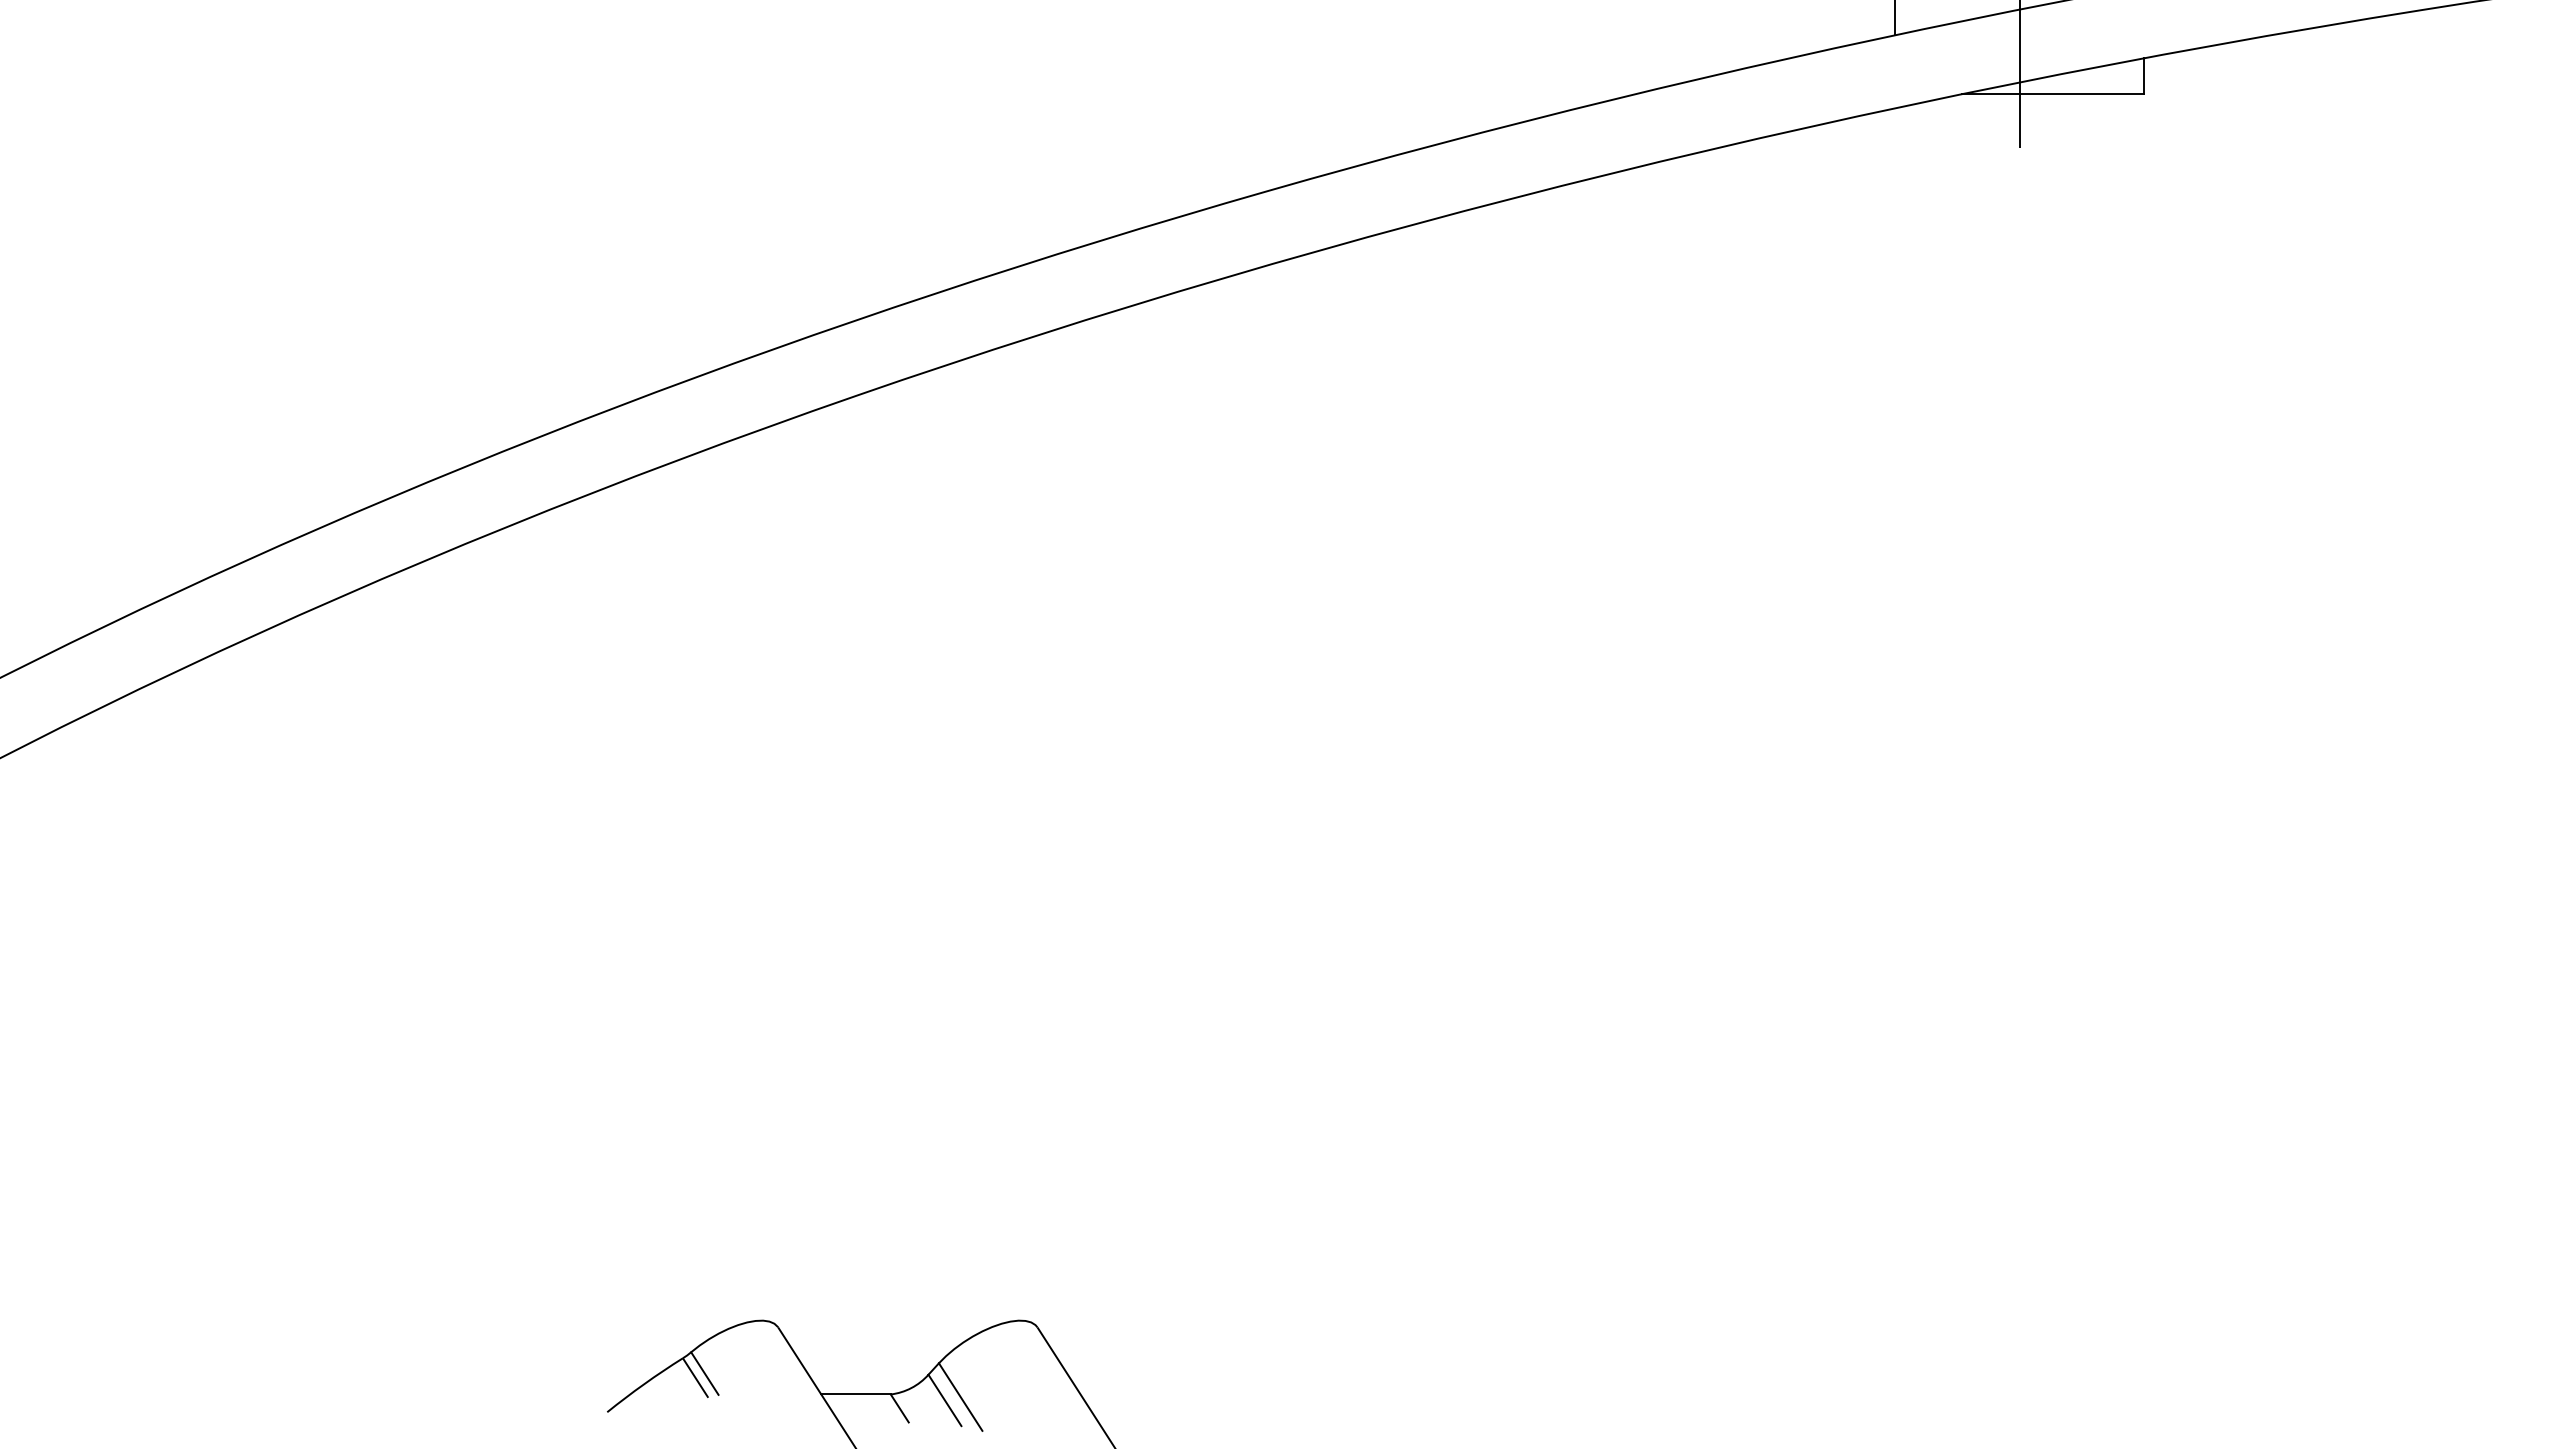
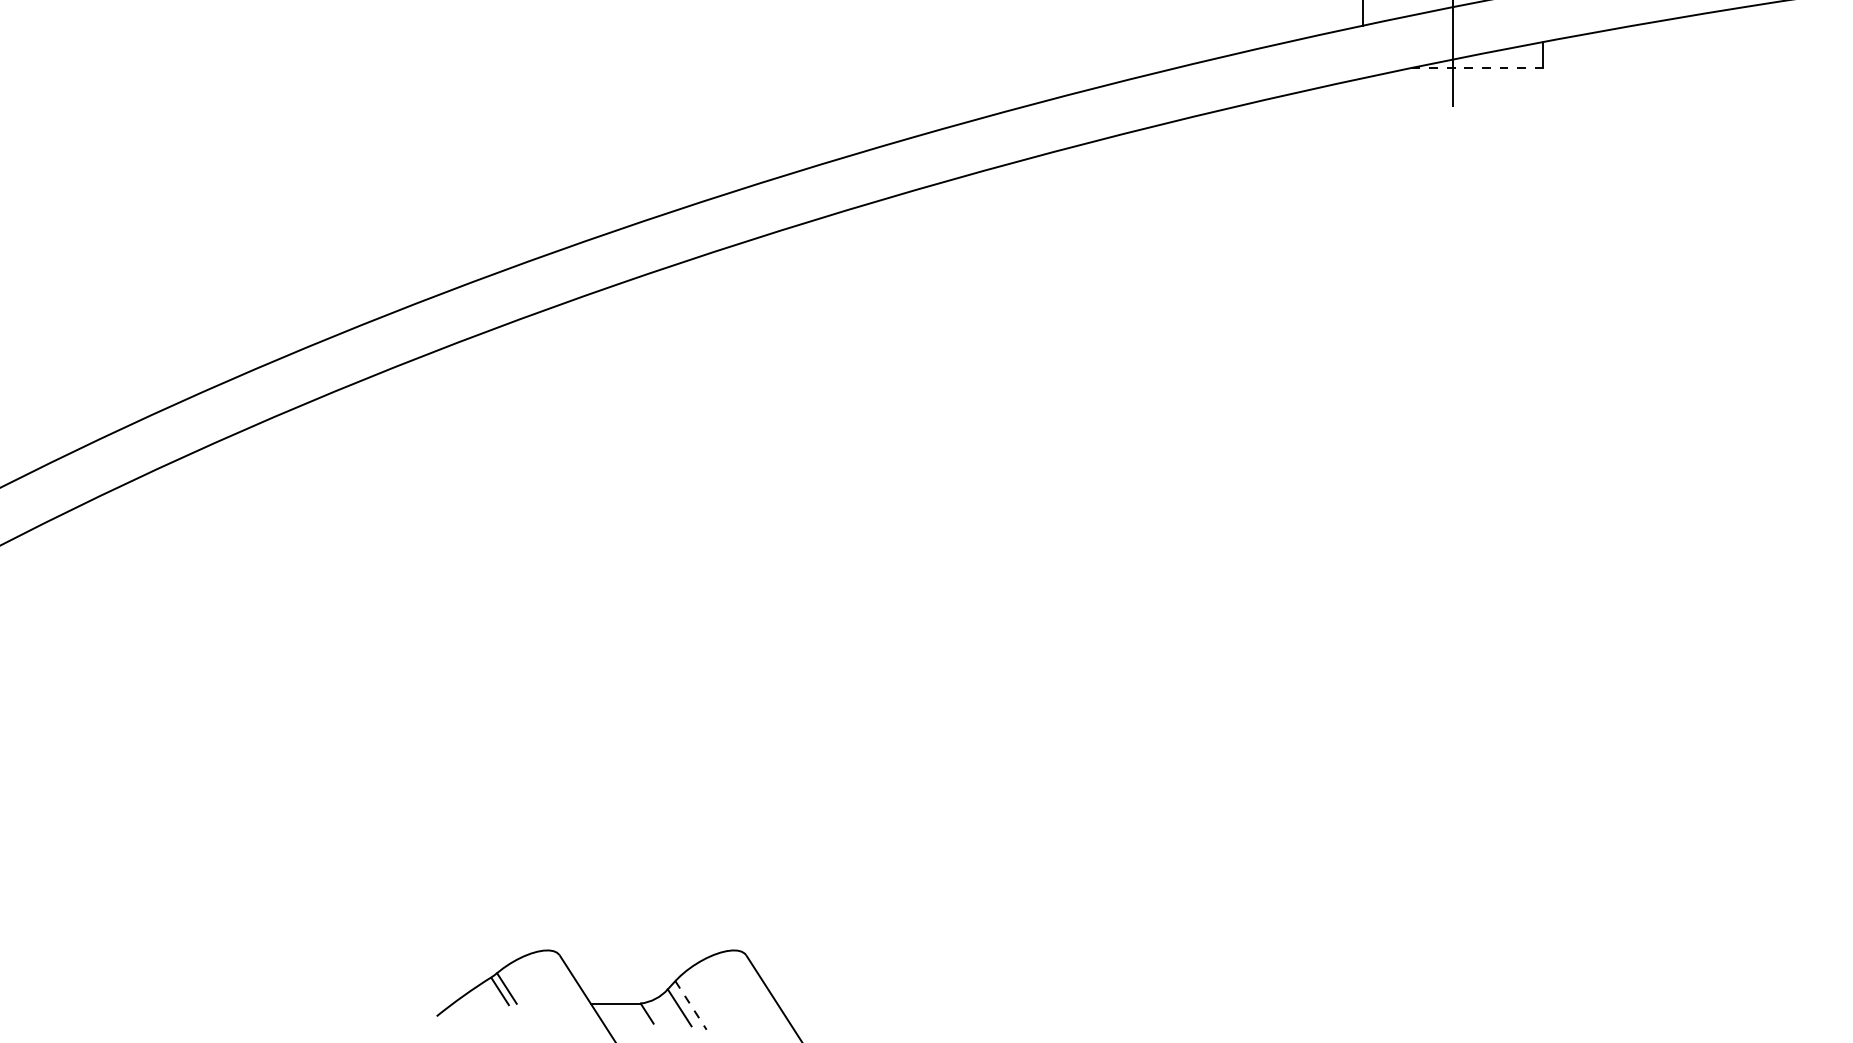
line: (2053, 94) -> (1477, 68), solid -> dashed
line: (960, 1397) -> (690, 1005), solid -> dashed

